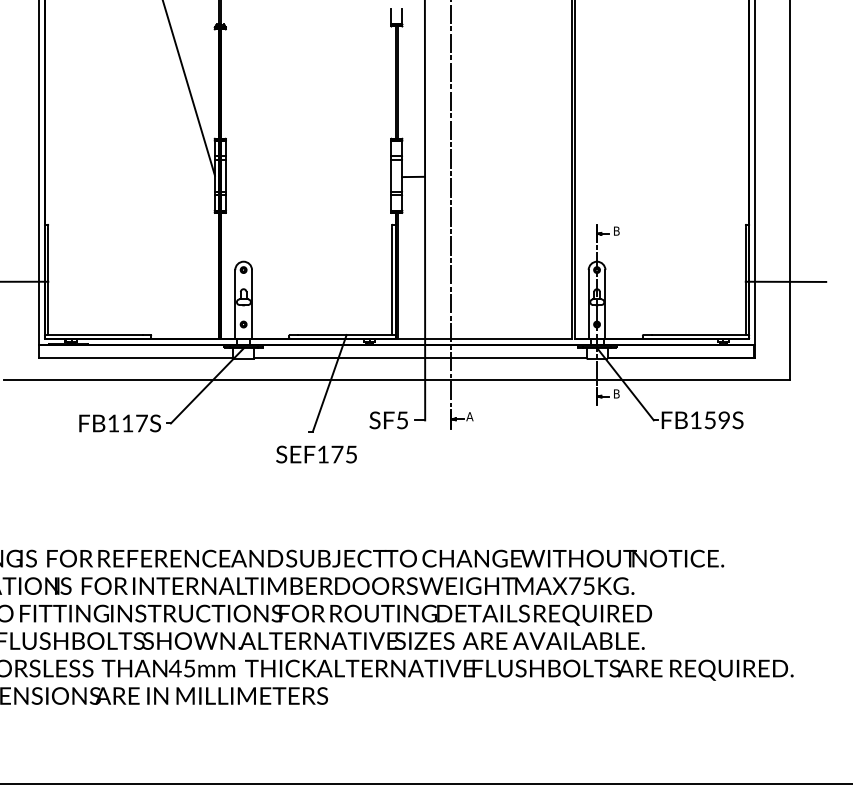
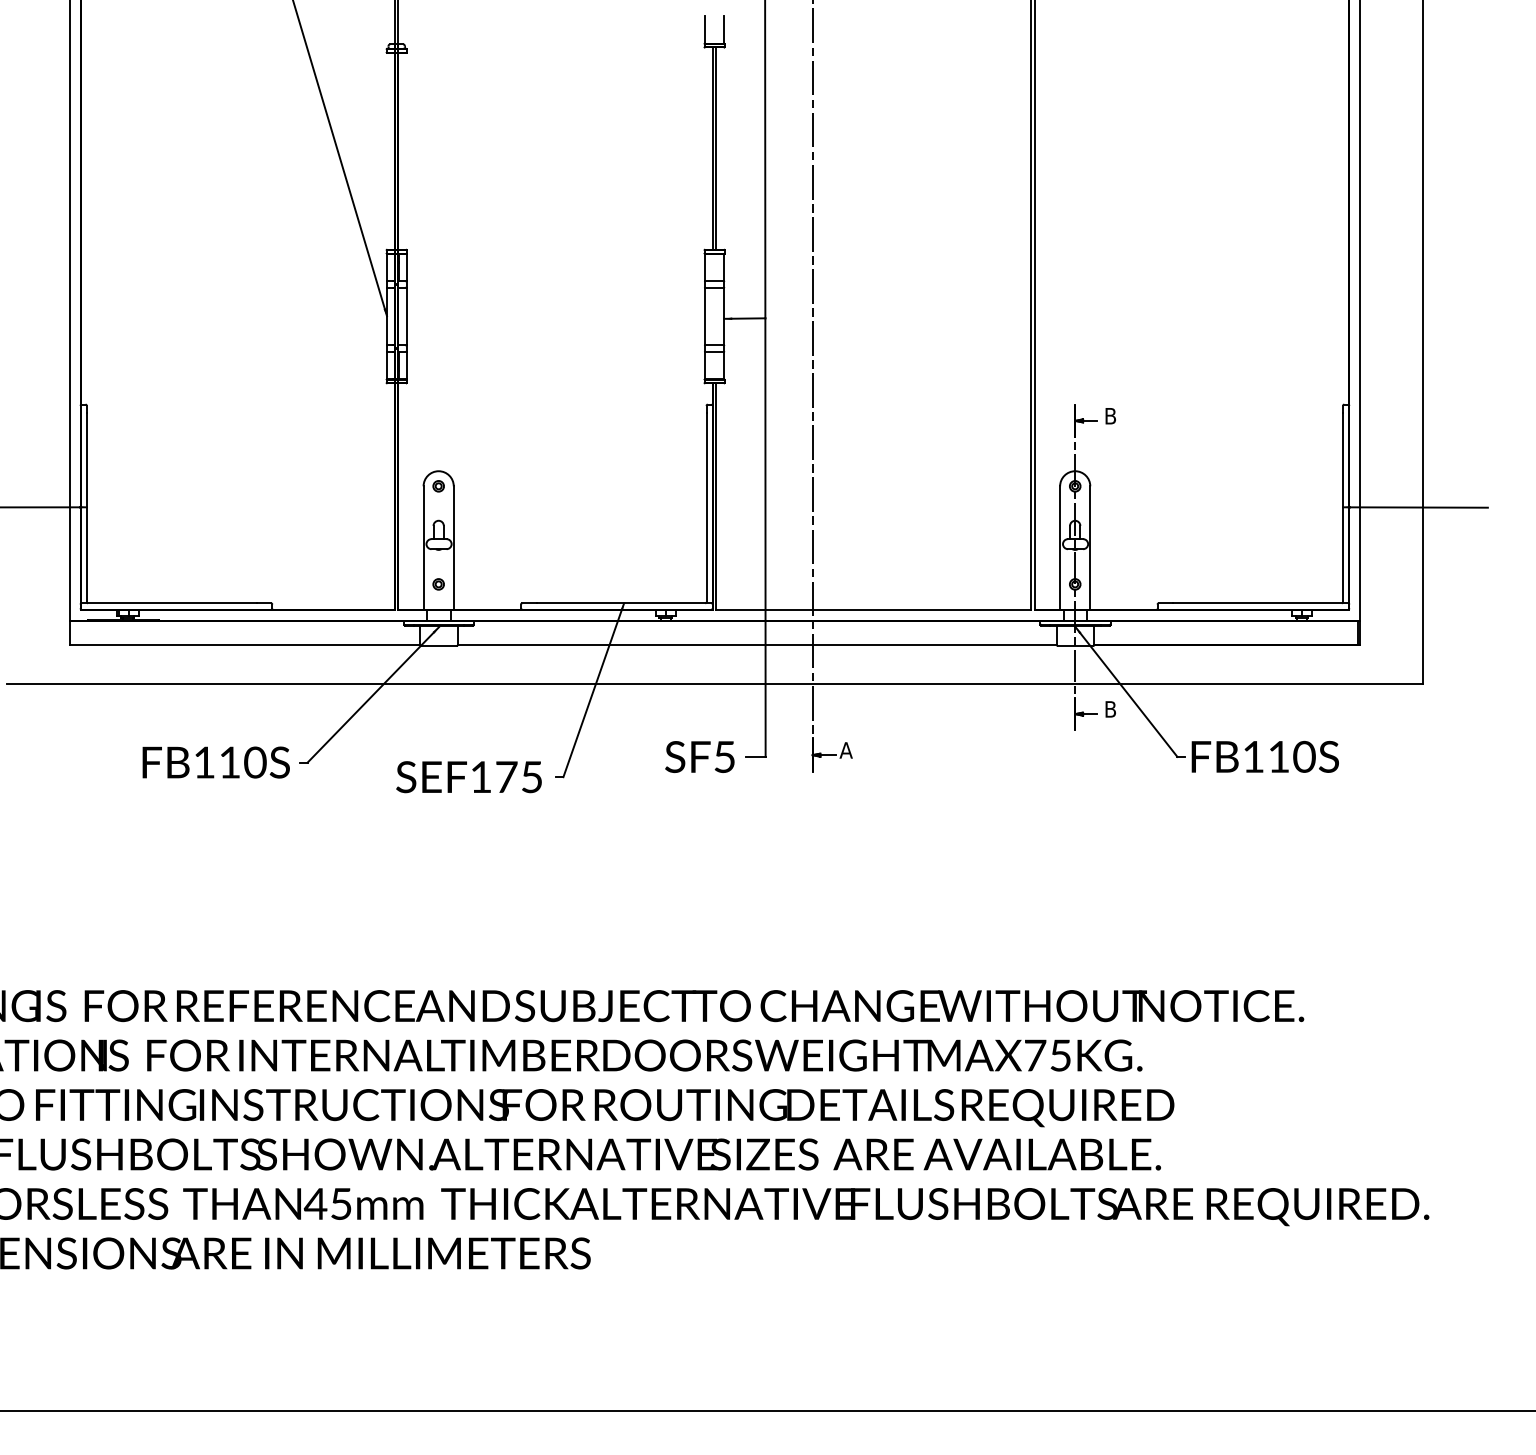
text: (717, 420) -> (1292, 757), FB159S -> FB110S
text: (141, 423) -> (254, 762), FB117S -> FB110S
text: (316, 454) -> (469, 777), moved

